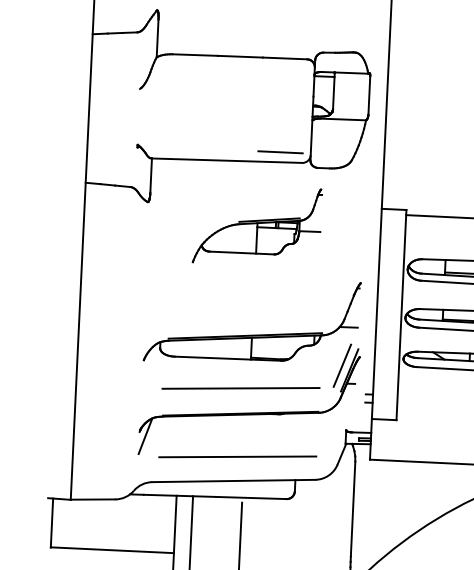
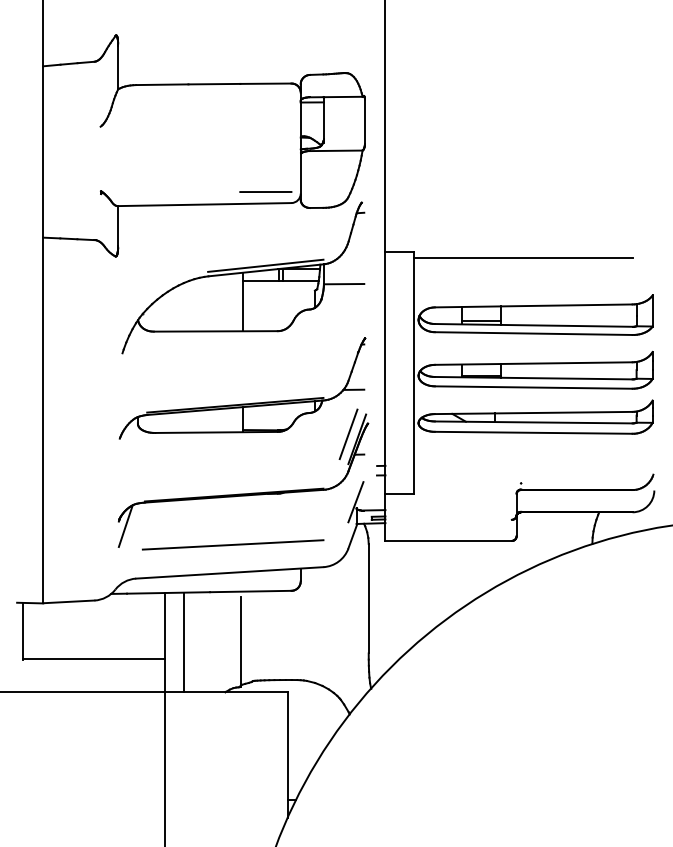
part: (257, 225) -> (243, 277), size x1.67
line: (240, 388) -> (232, 465), removed
line: (345, 425) -> (355, 502), added

